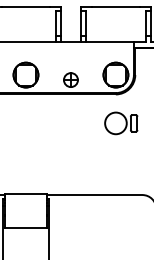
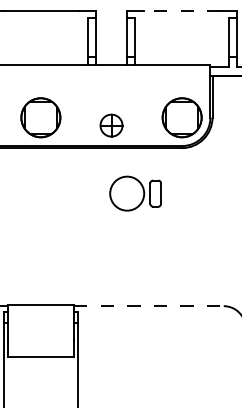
line: (115, 6) -> (181, 10), solid -> dashed
part: (121, 123) -> (135, 193), moved
line: (94, 195) -> (148, 306), solid -> dashed

